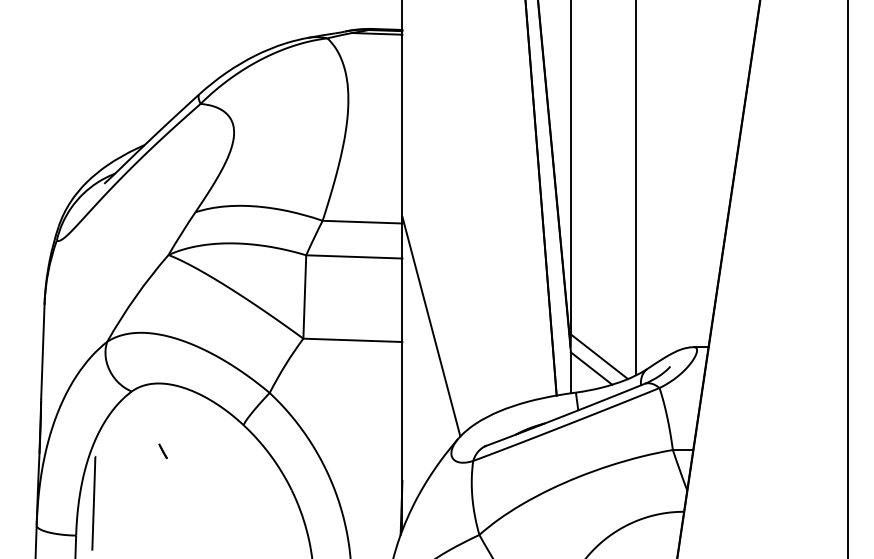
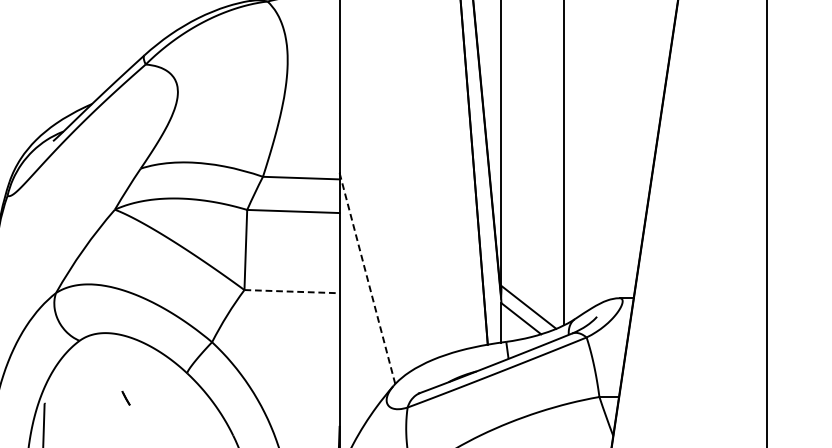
line: (431, 326) -> (367, 278), solid -> dashed
line: (352, 340) -> (291, 291), solid -> dashed
line: (162, 451) -> (125, 398), moved

